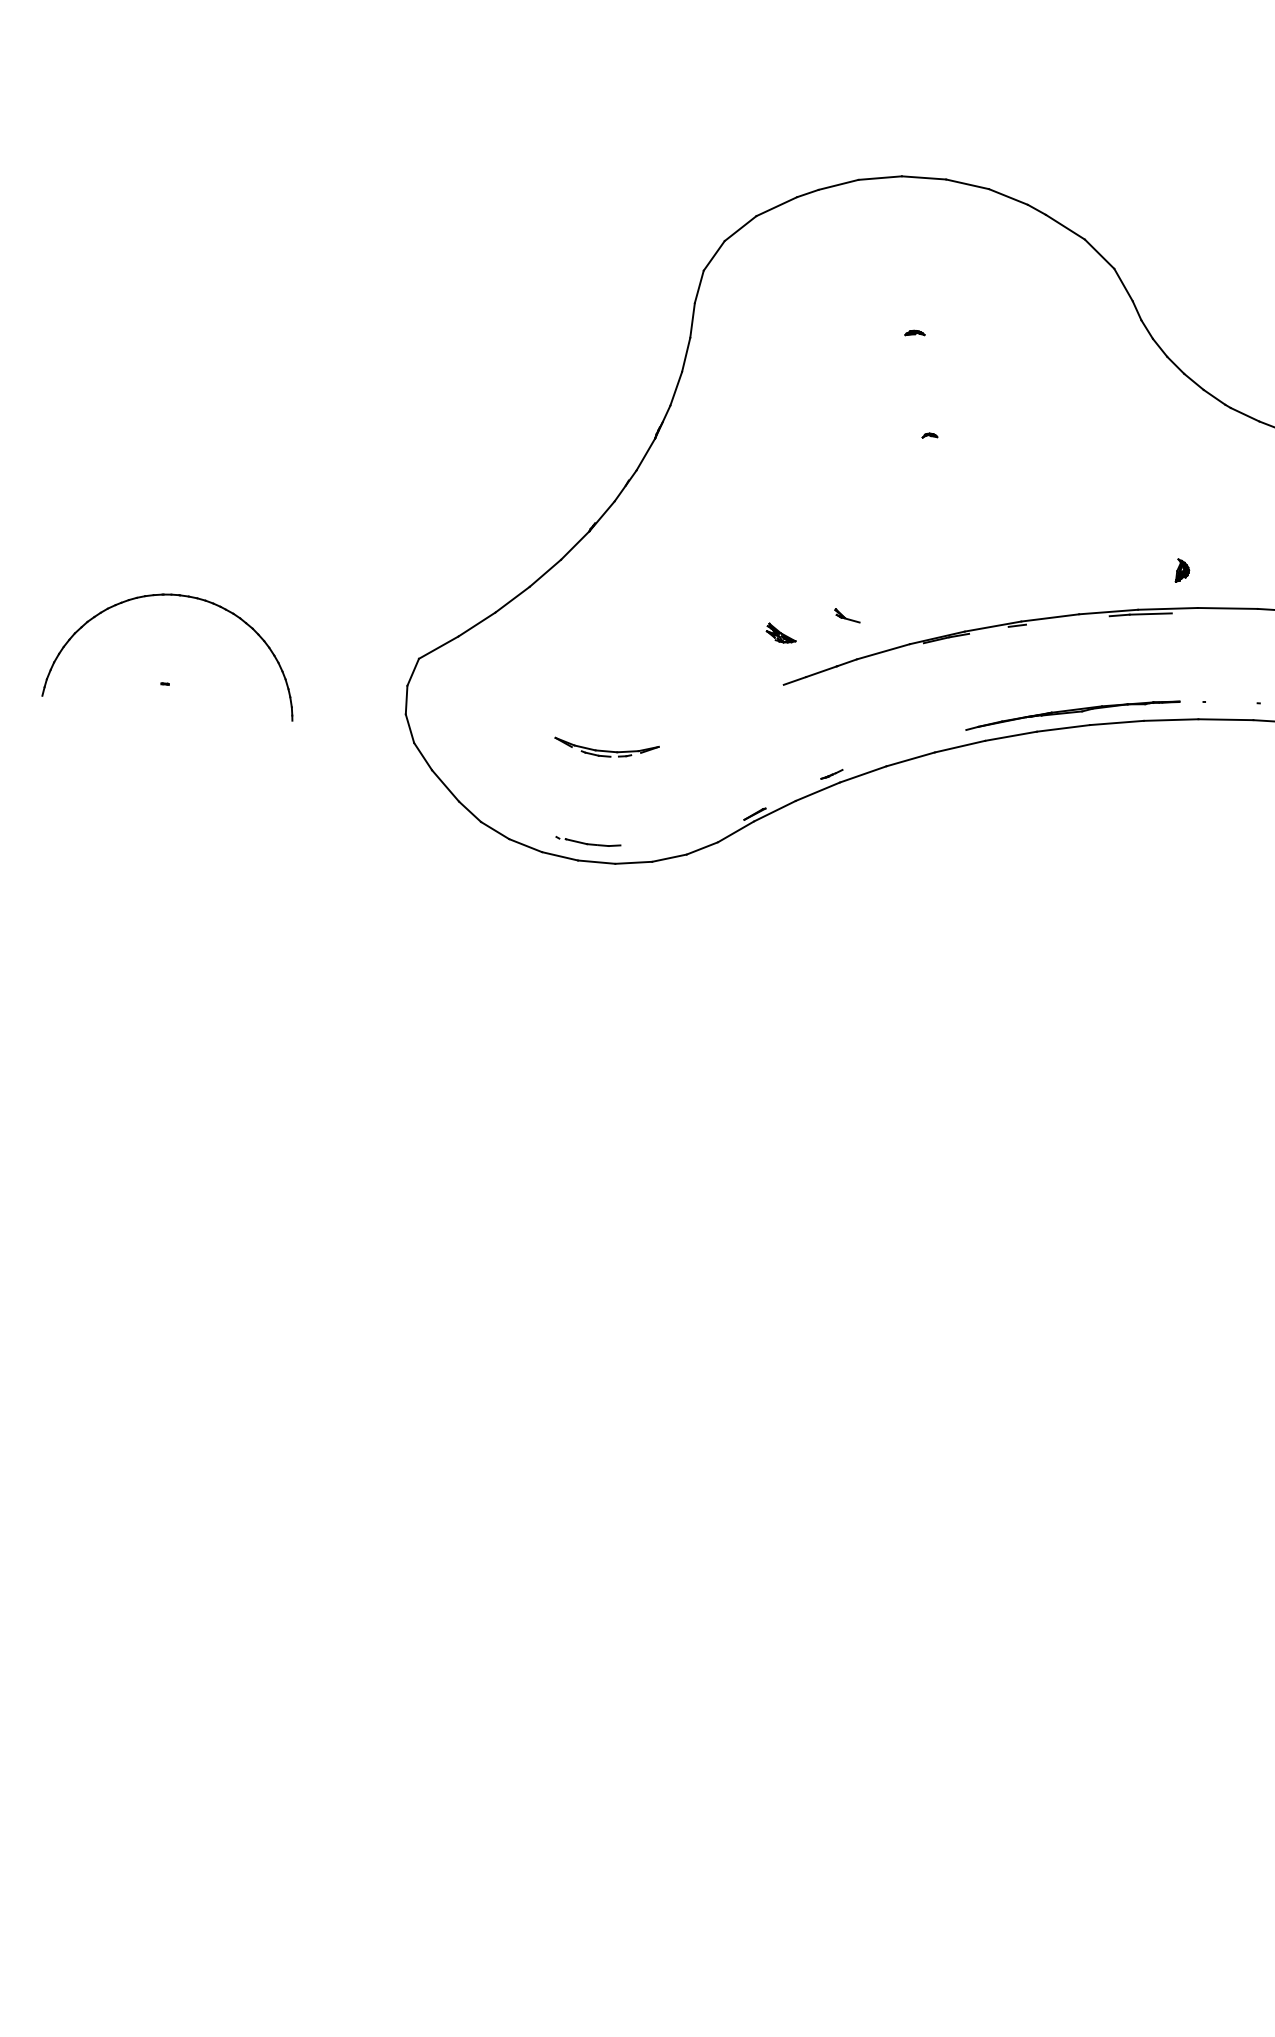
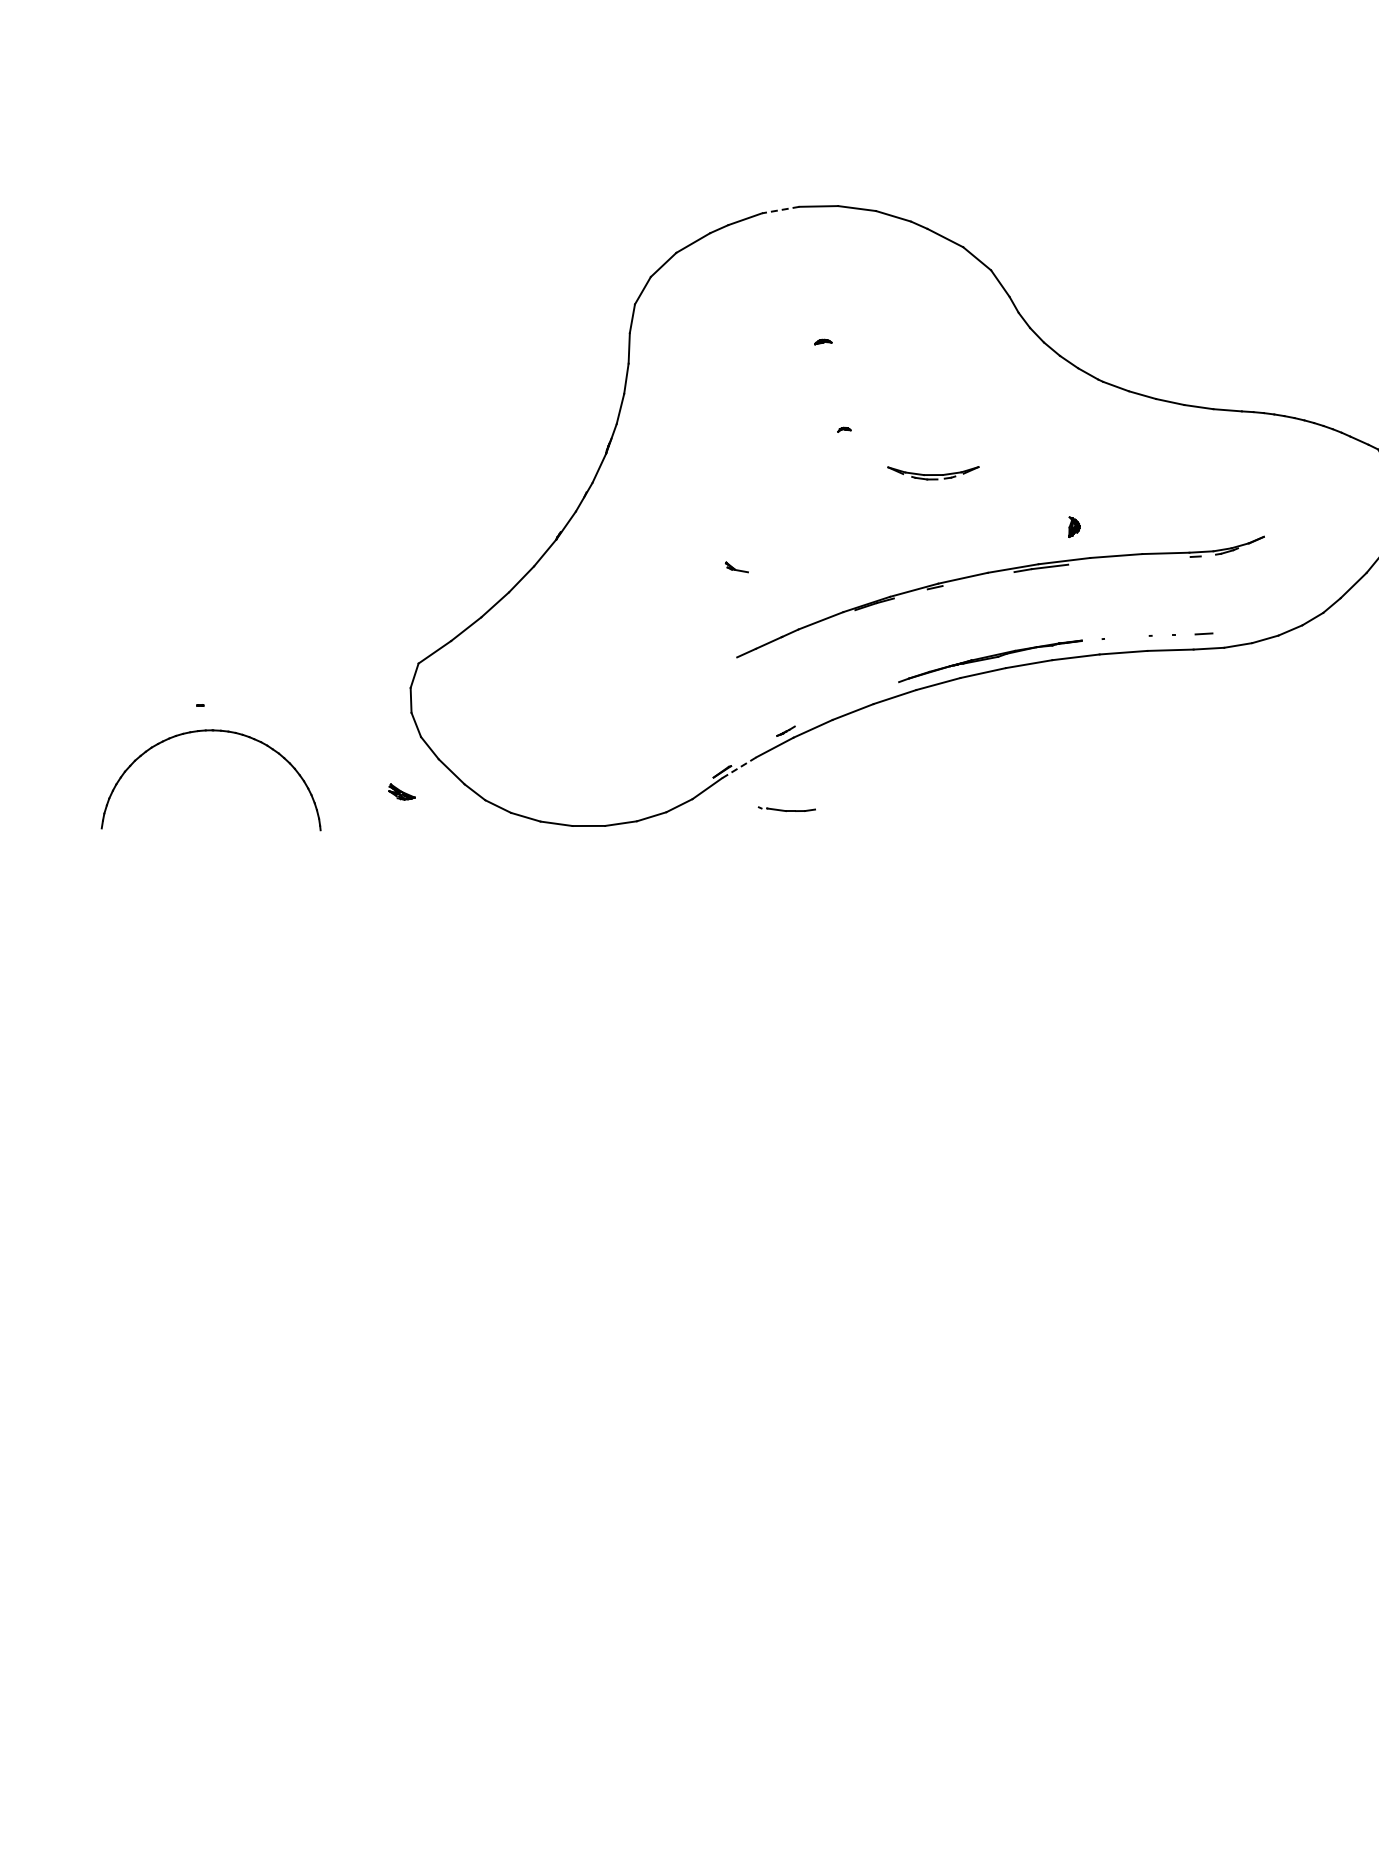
line: (879, 178) -> (780, 210), solid -> dashed
part: (176, 596) -> (210, 731), moved
part: (846, 615) -> (736, 567), moved
part: (780, 632) -> (401, 791), moved
part: (606, 749) -> (933, 473), moved
line: (775, 810) -> (739, 767), solid -> dashed
part: (587, 841) -> (786, 808), moved

